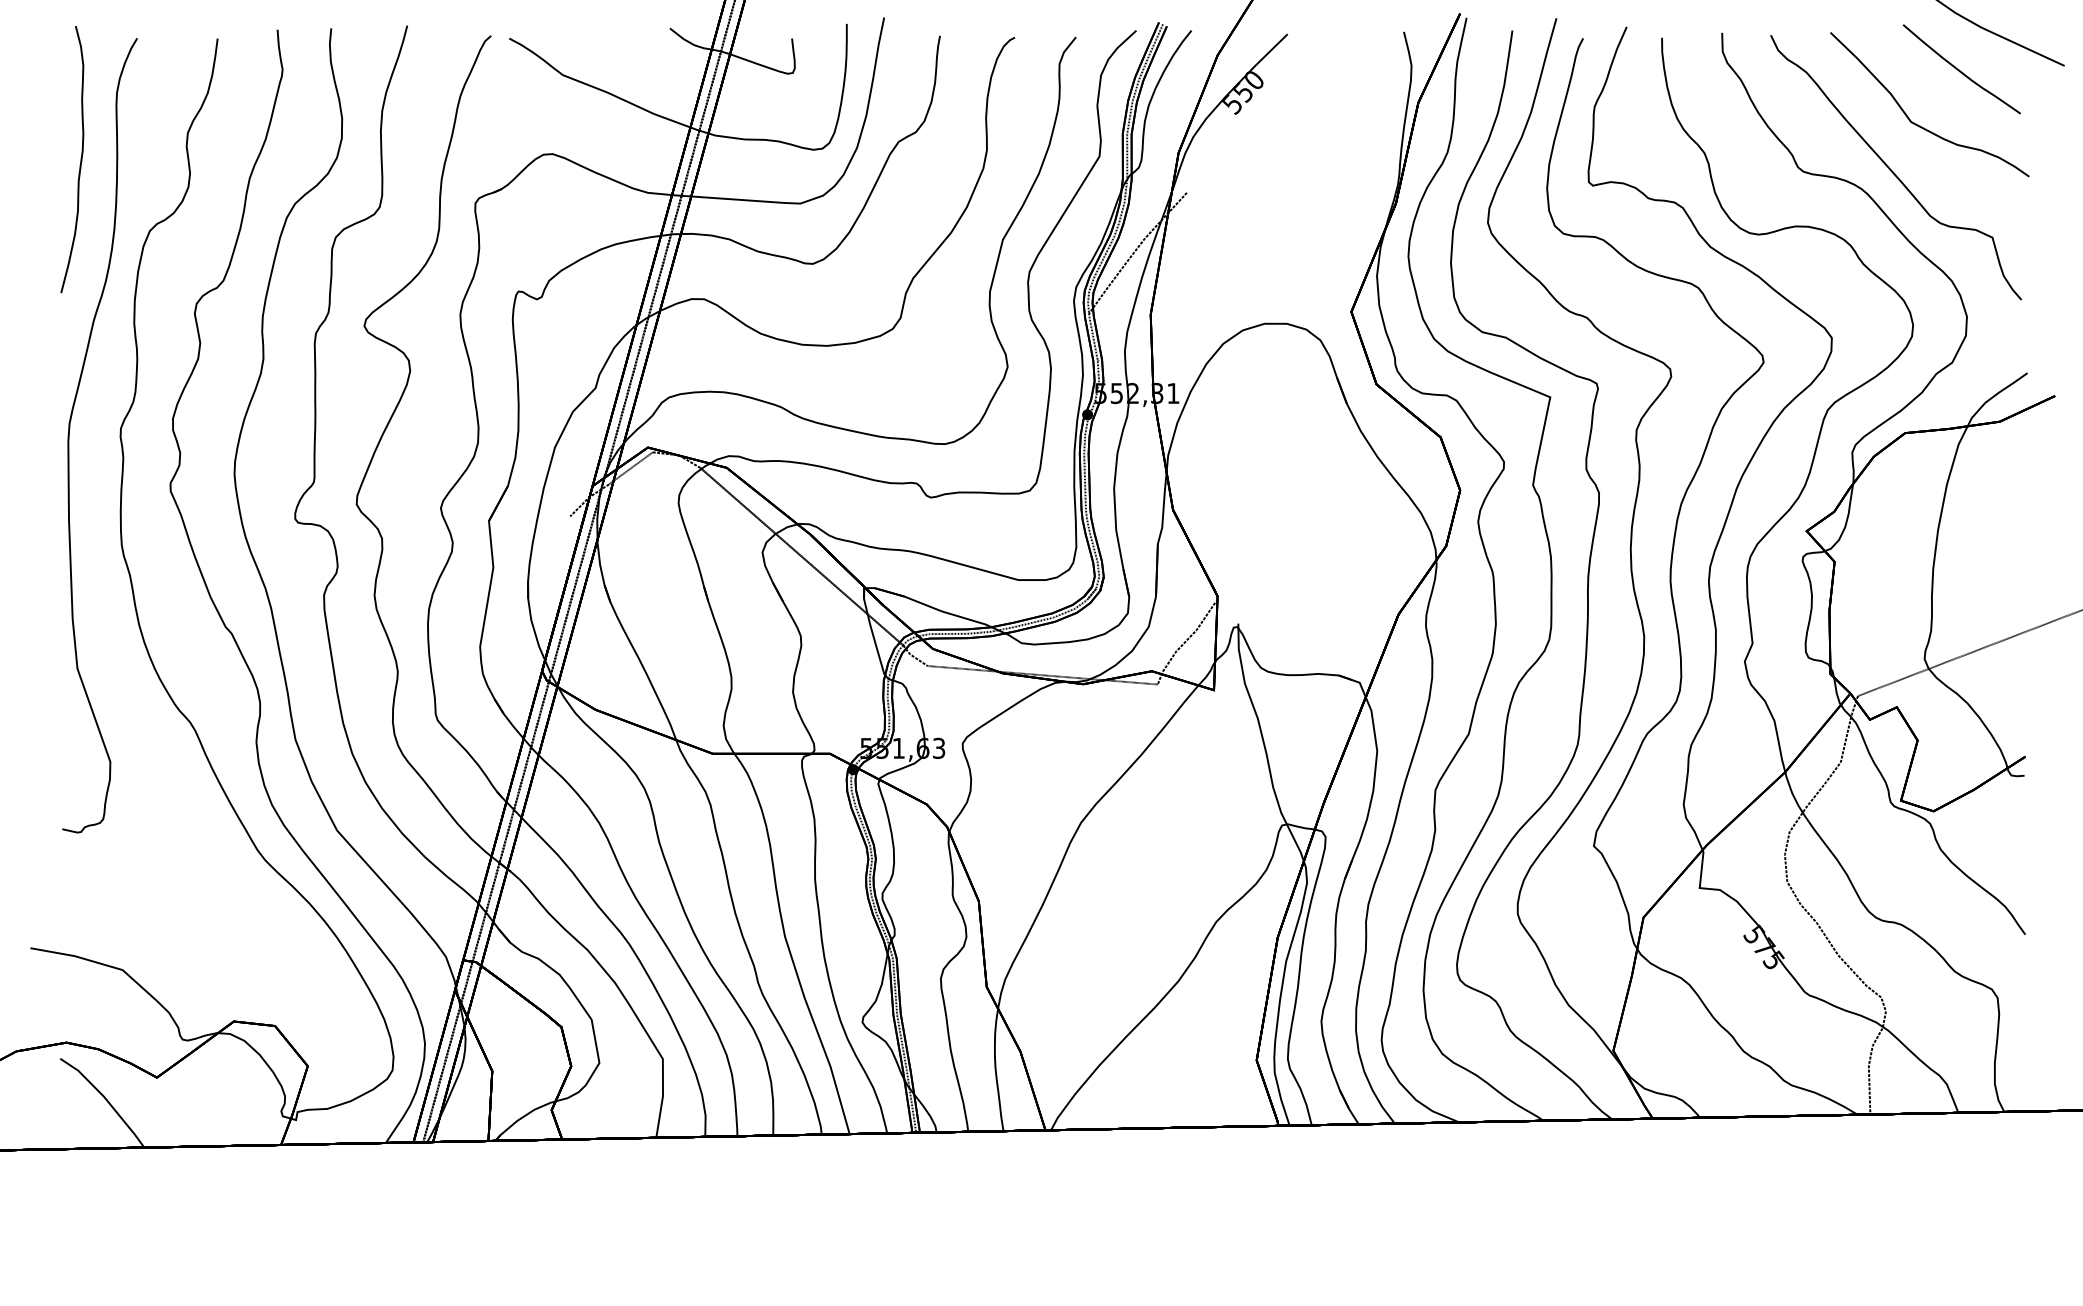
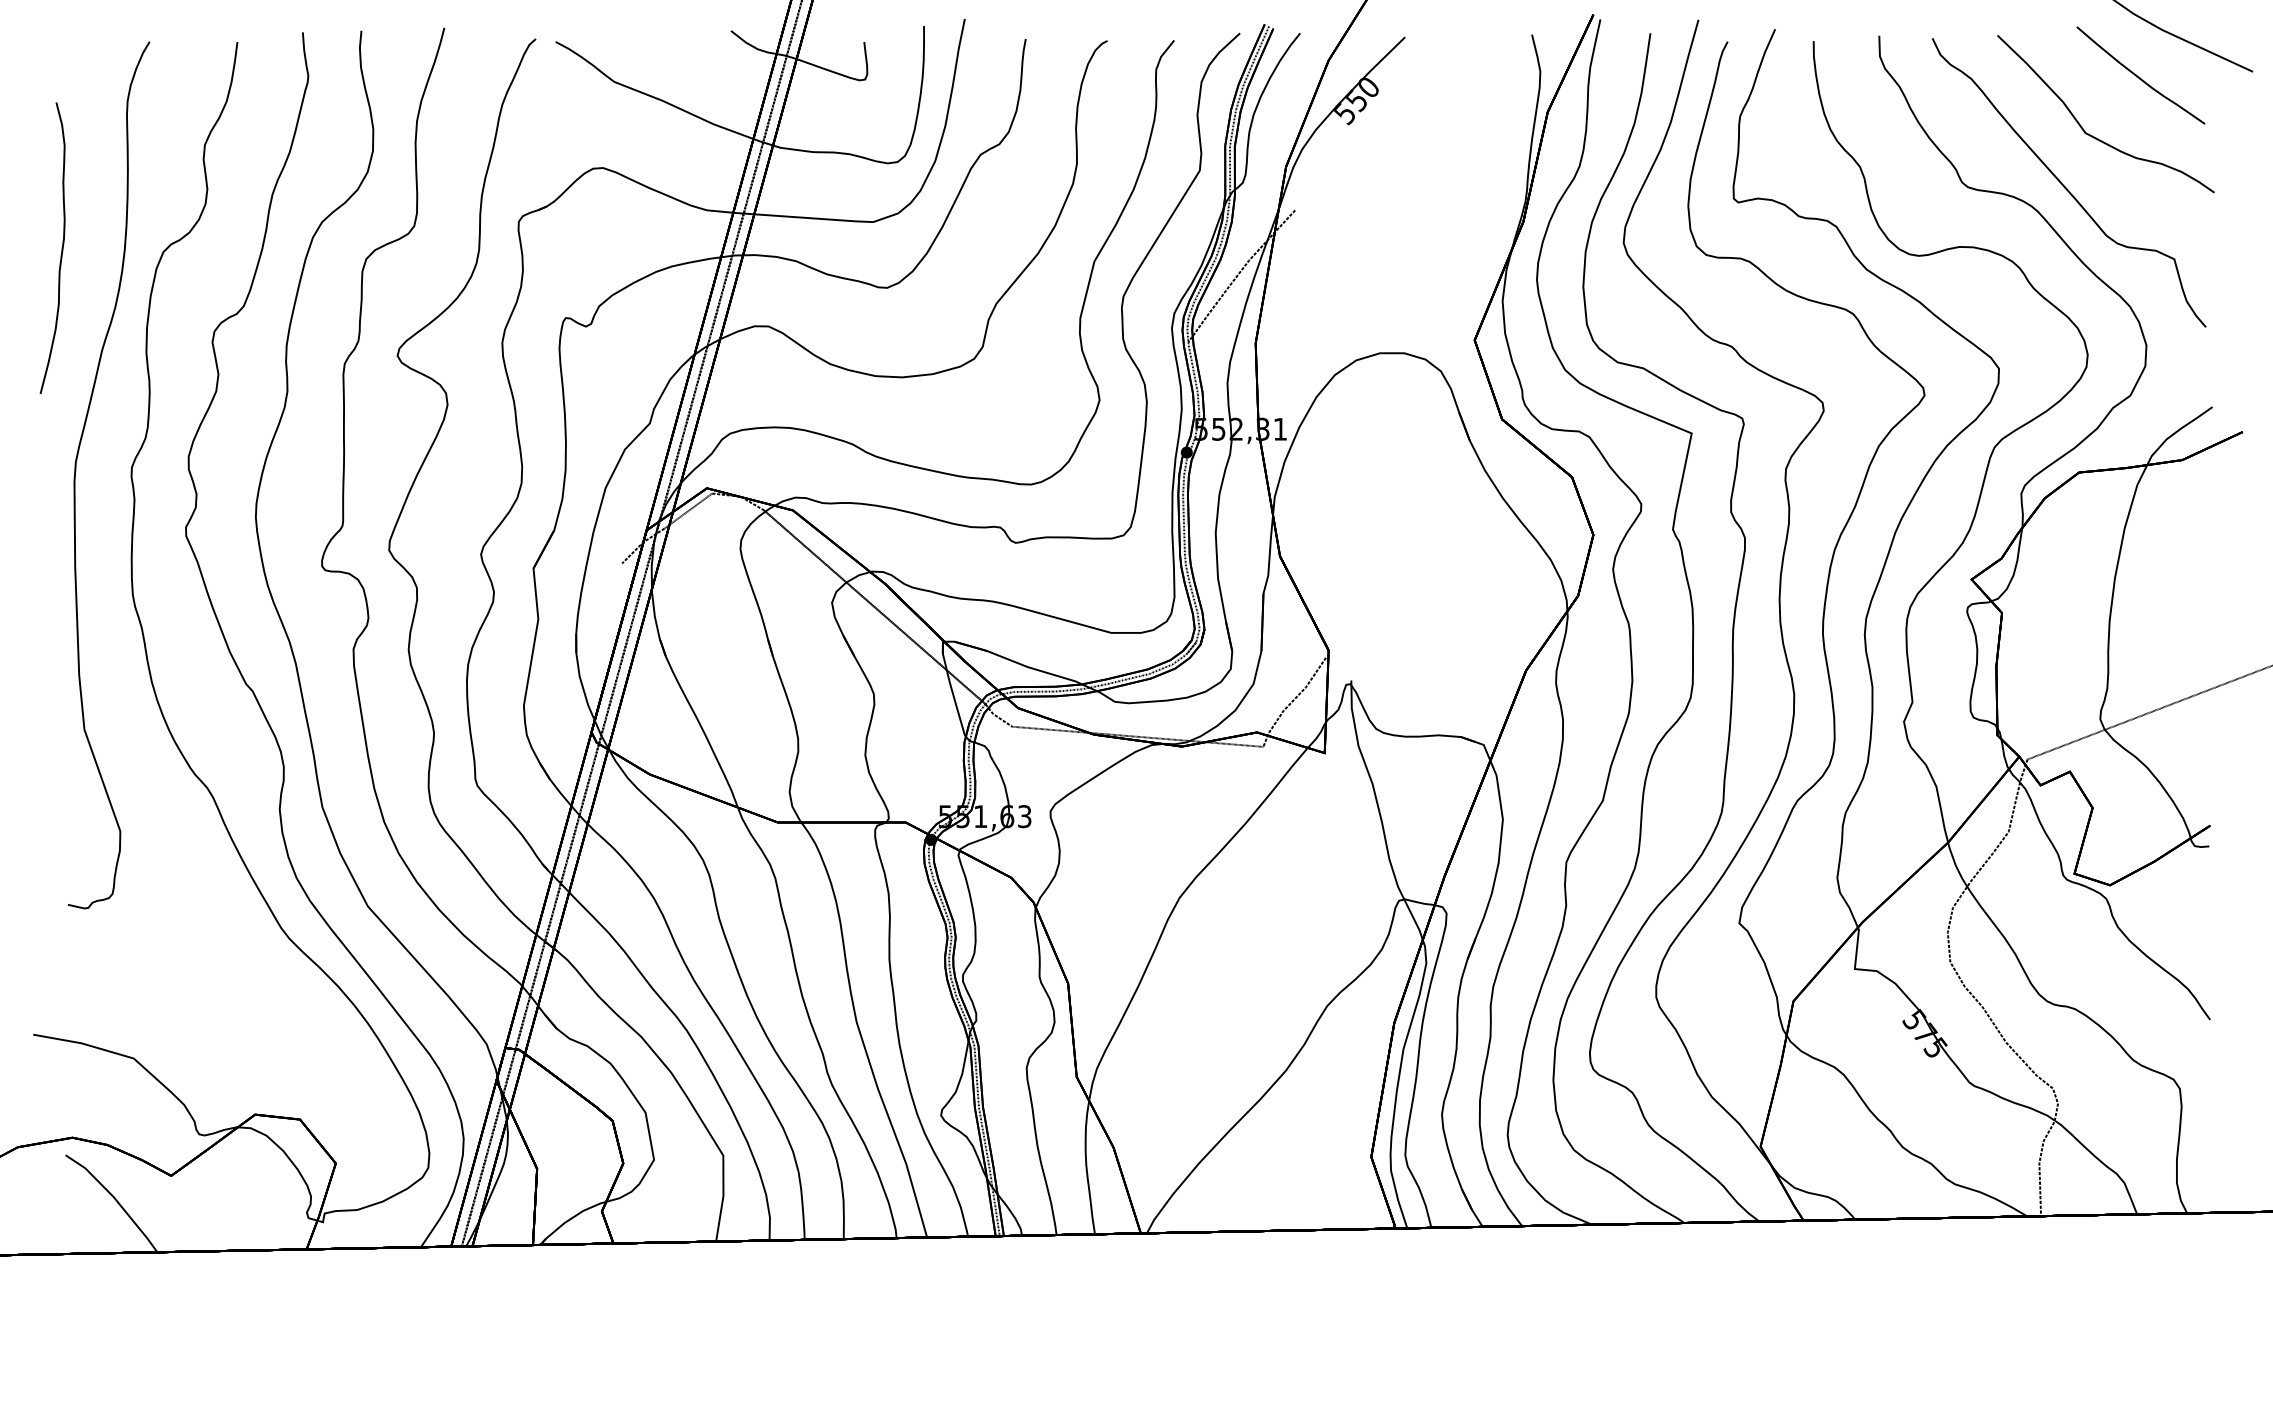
part: (80, 159) -> (61, 248), moved

